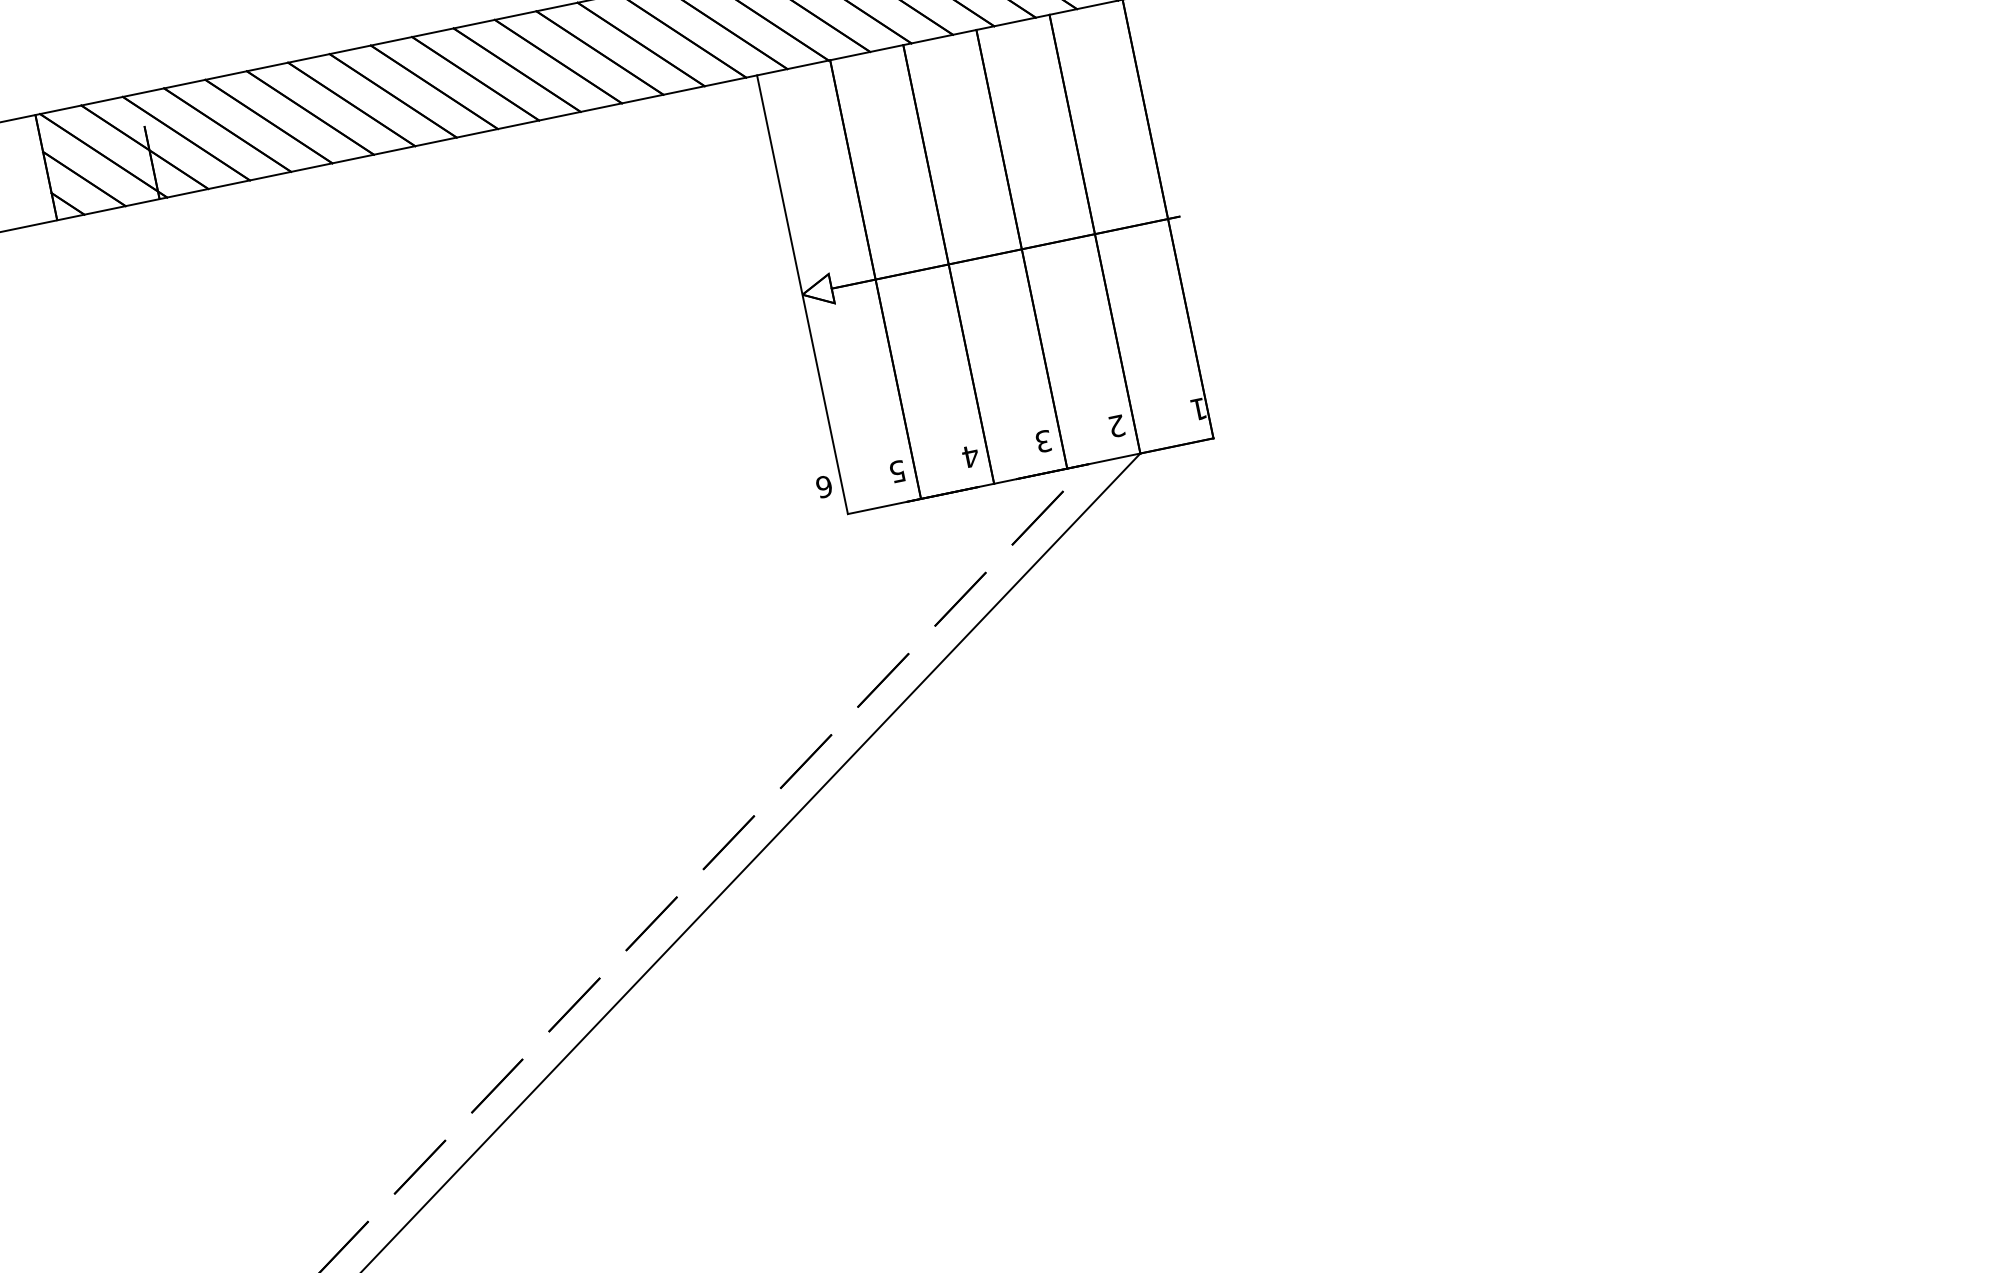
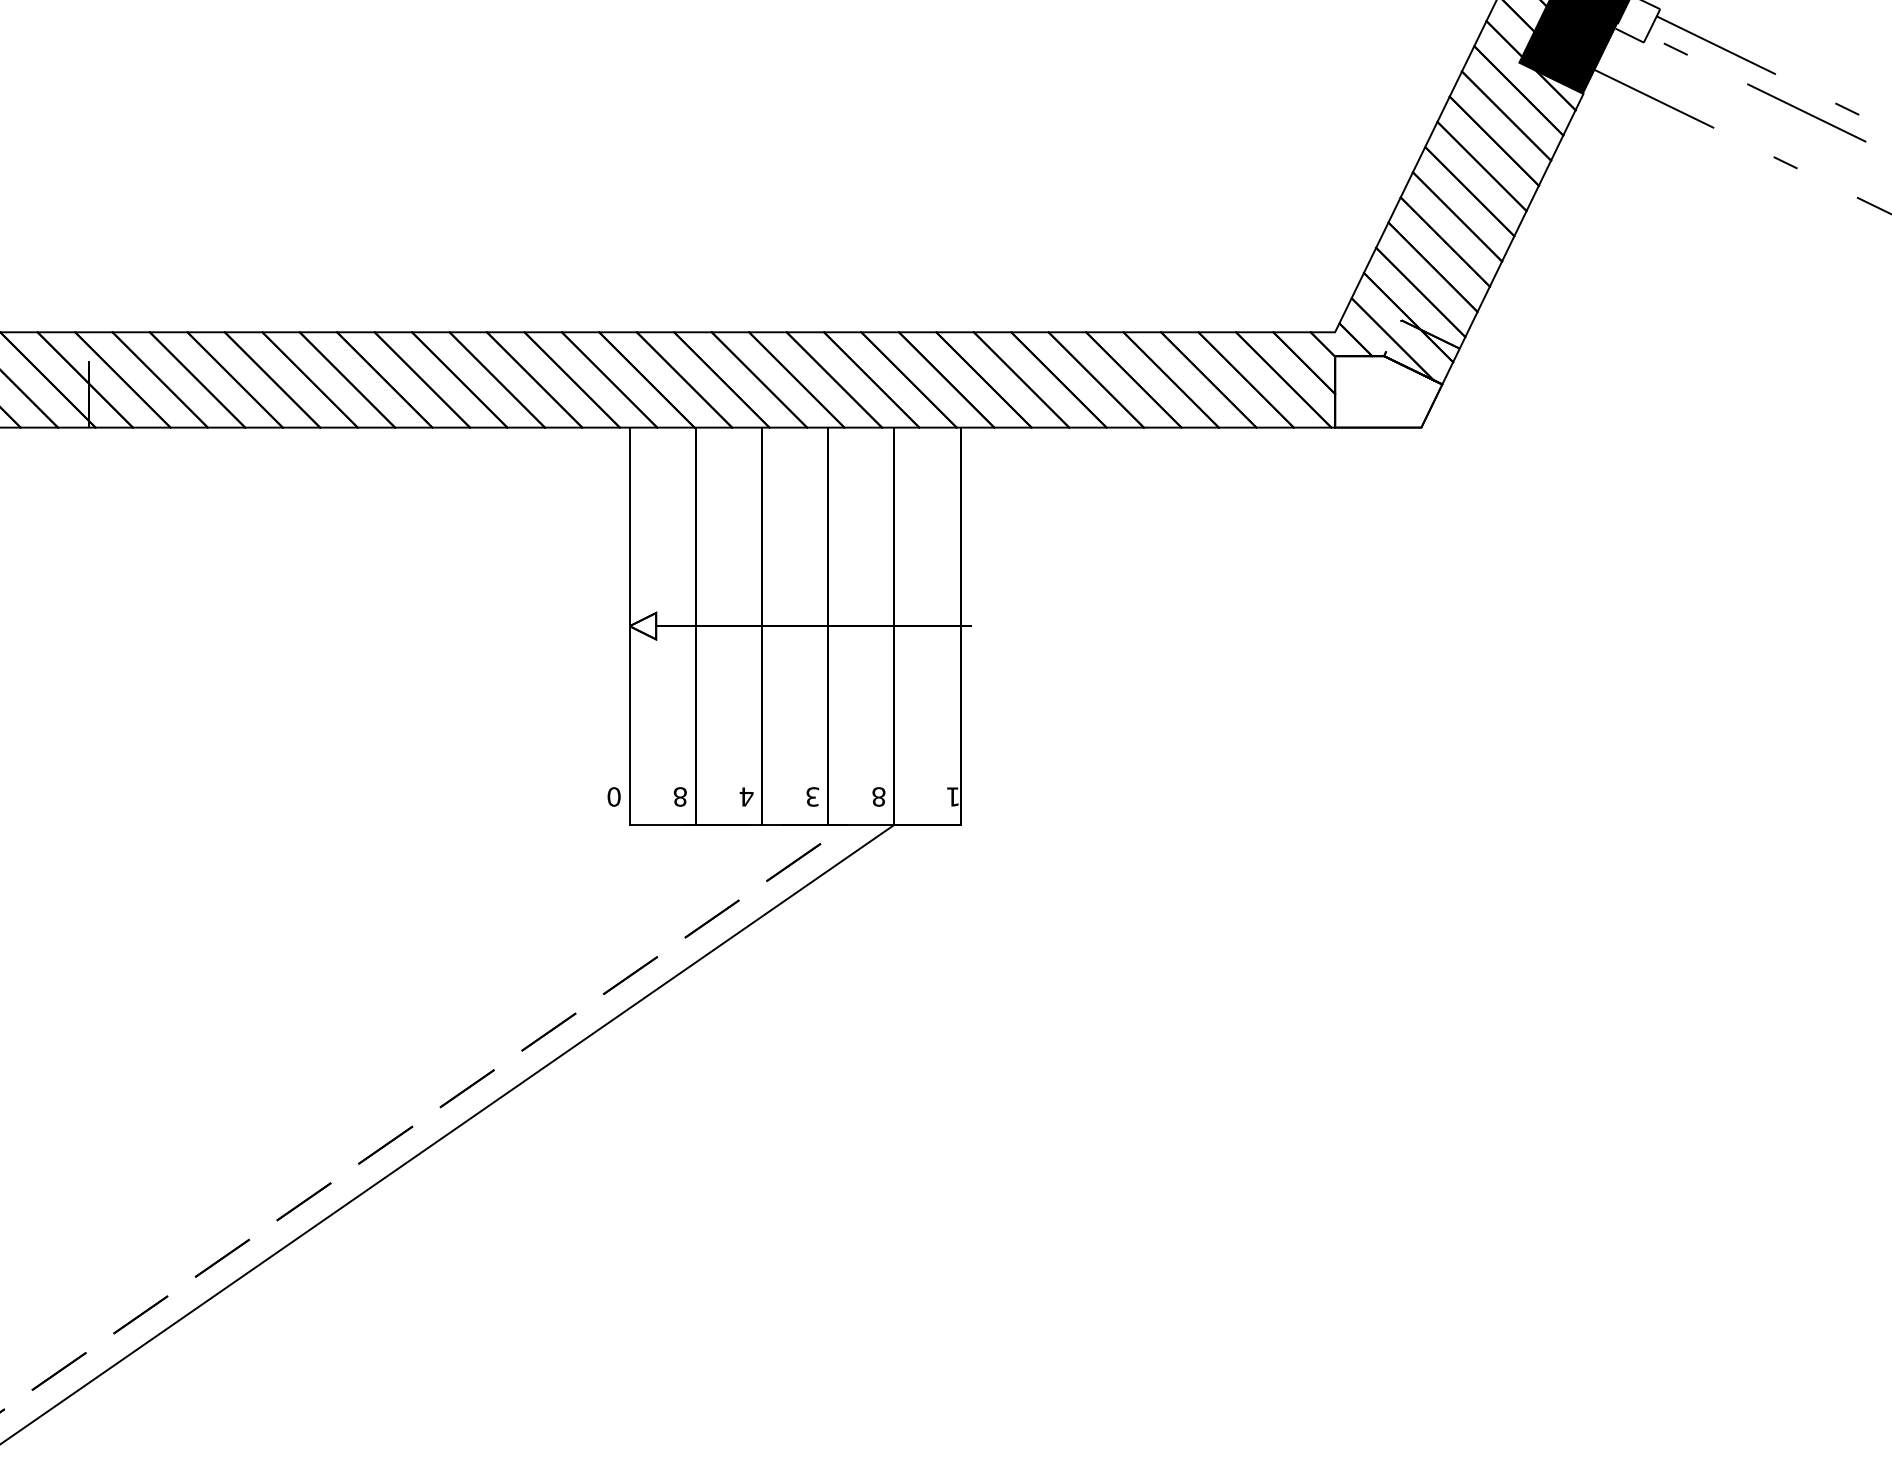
text: (1116, 425) -> (878, 796), 2 -> 8
text: (896, 471) -> (679, 796), 5 -> 8
text: (823, 486) -> (613, 796), 6 -> 0

